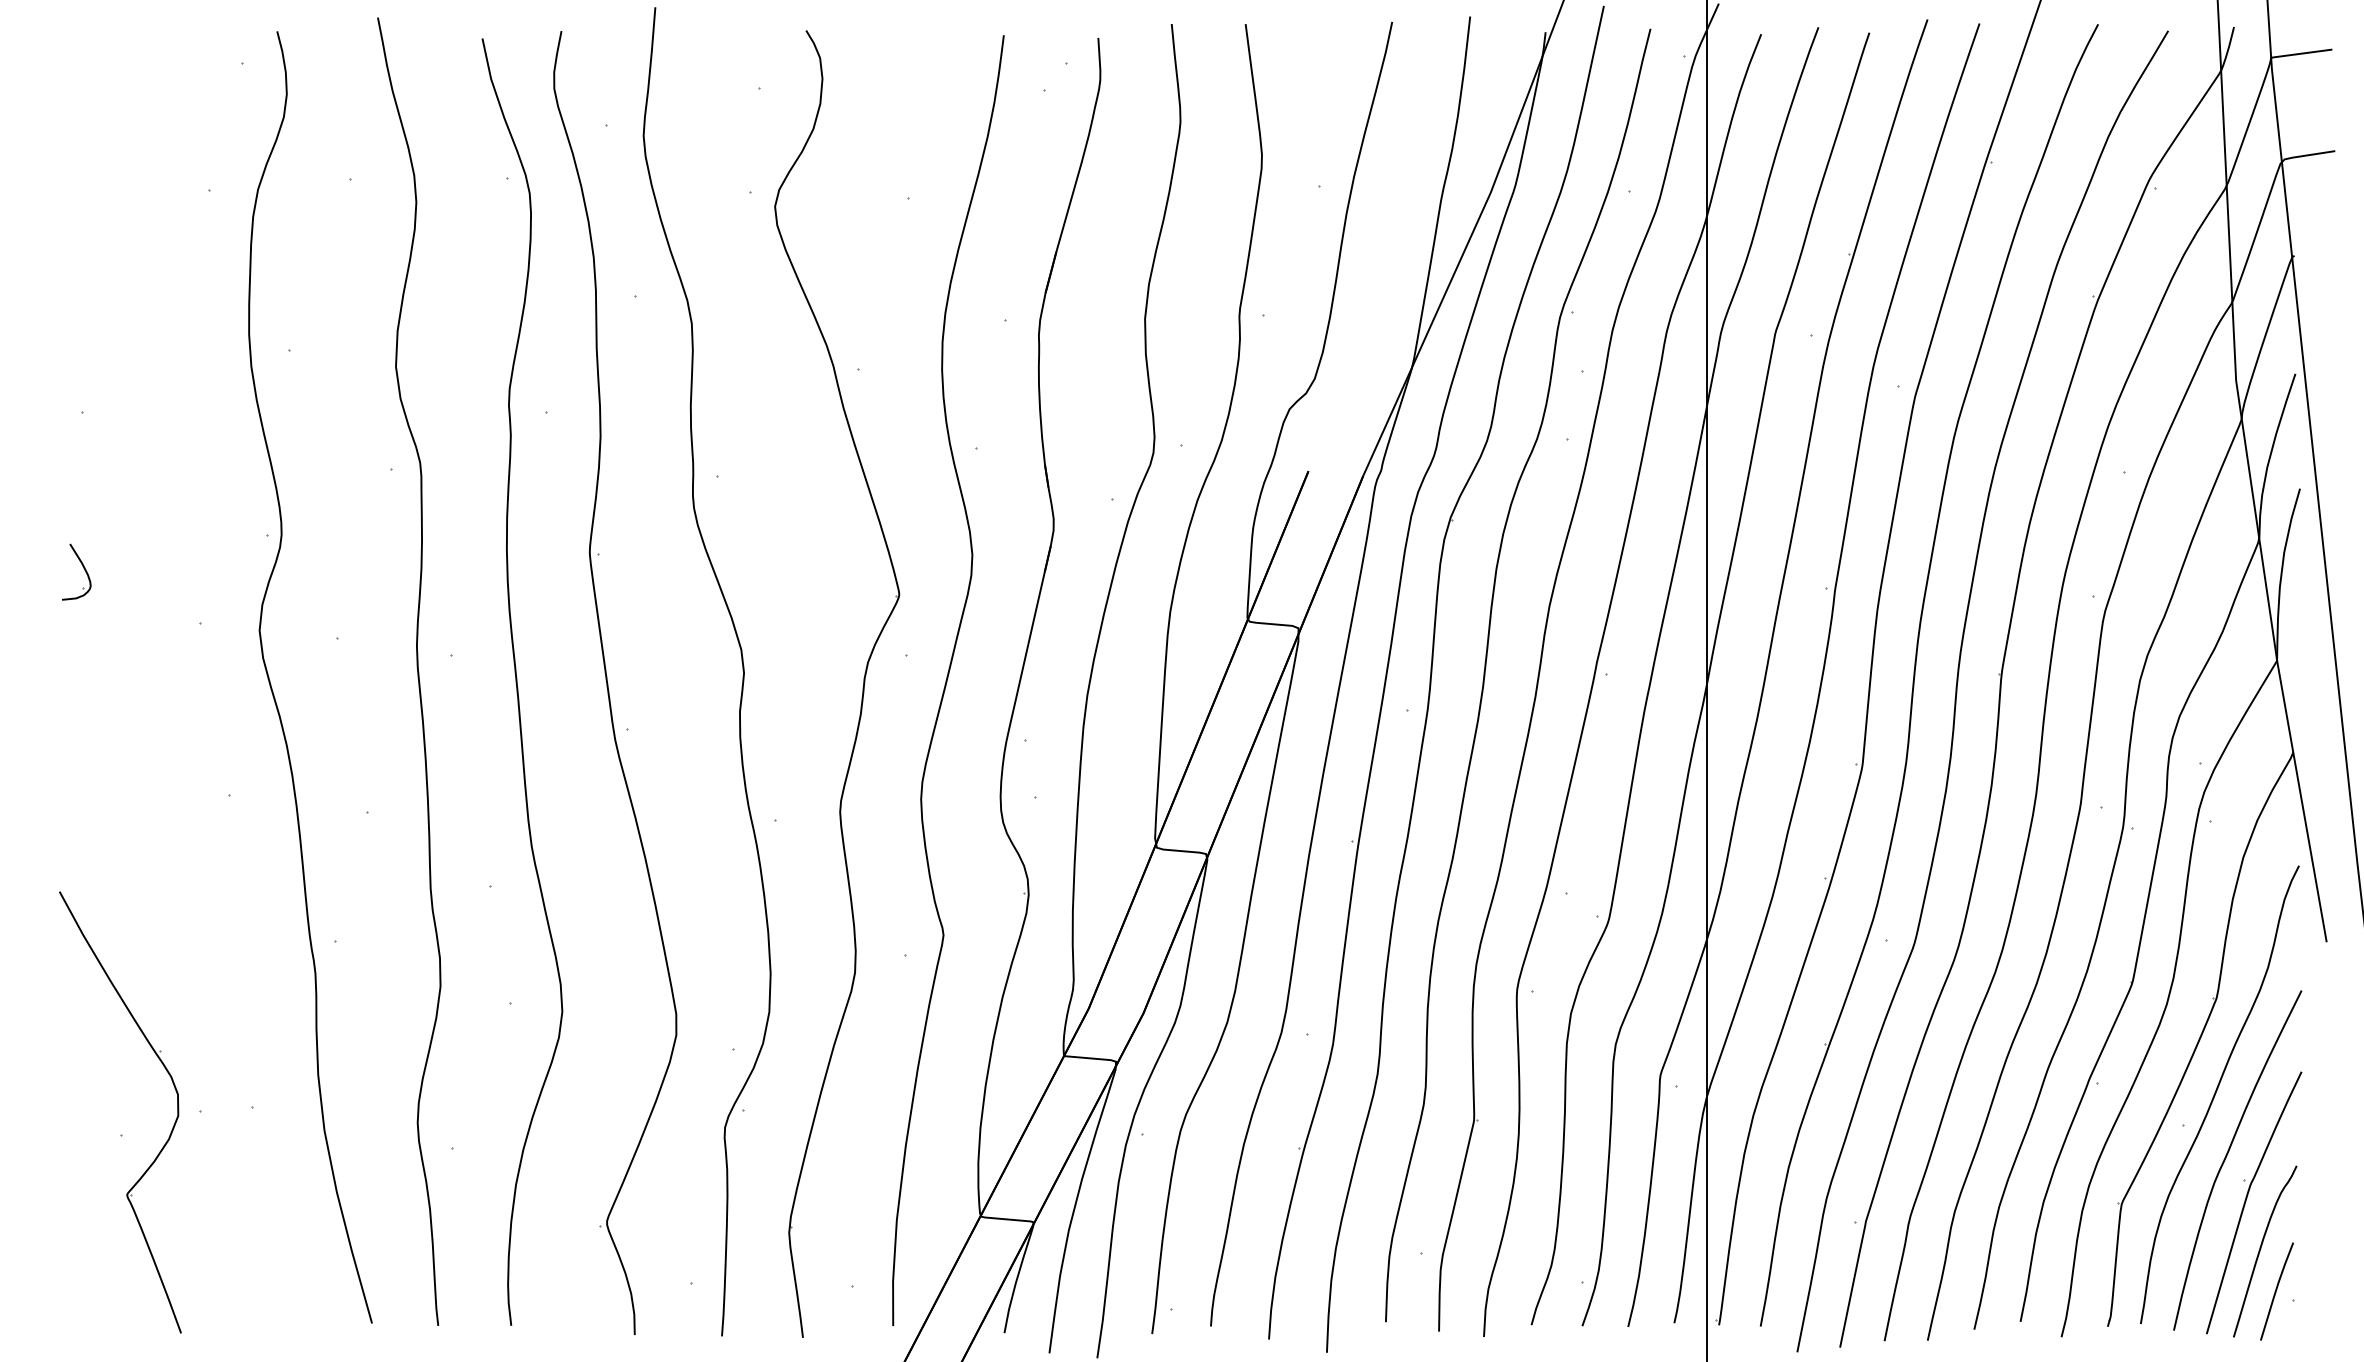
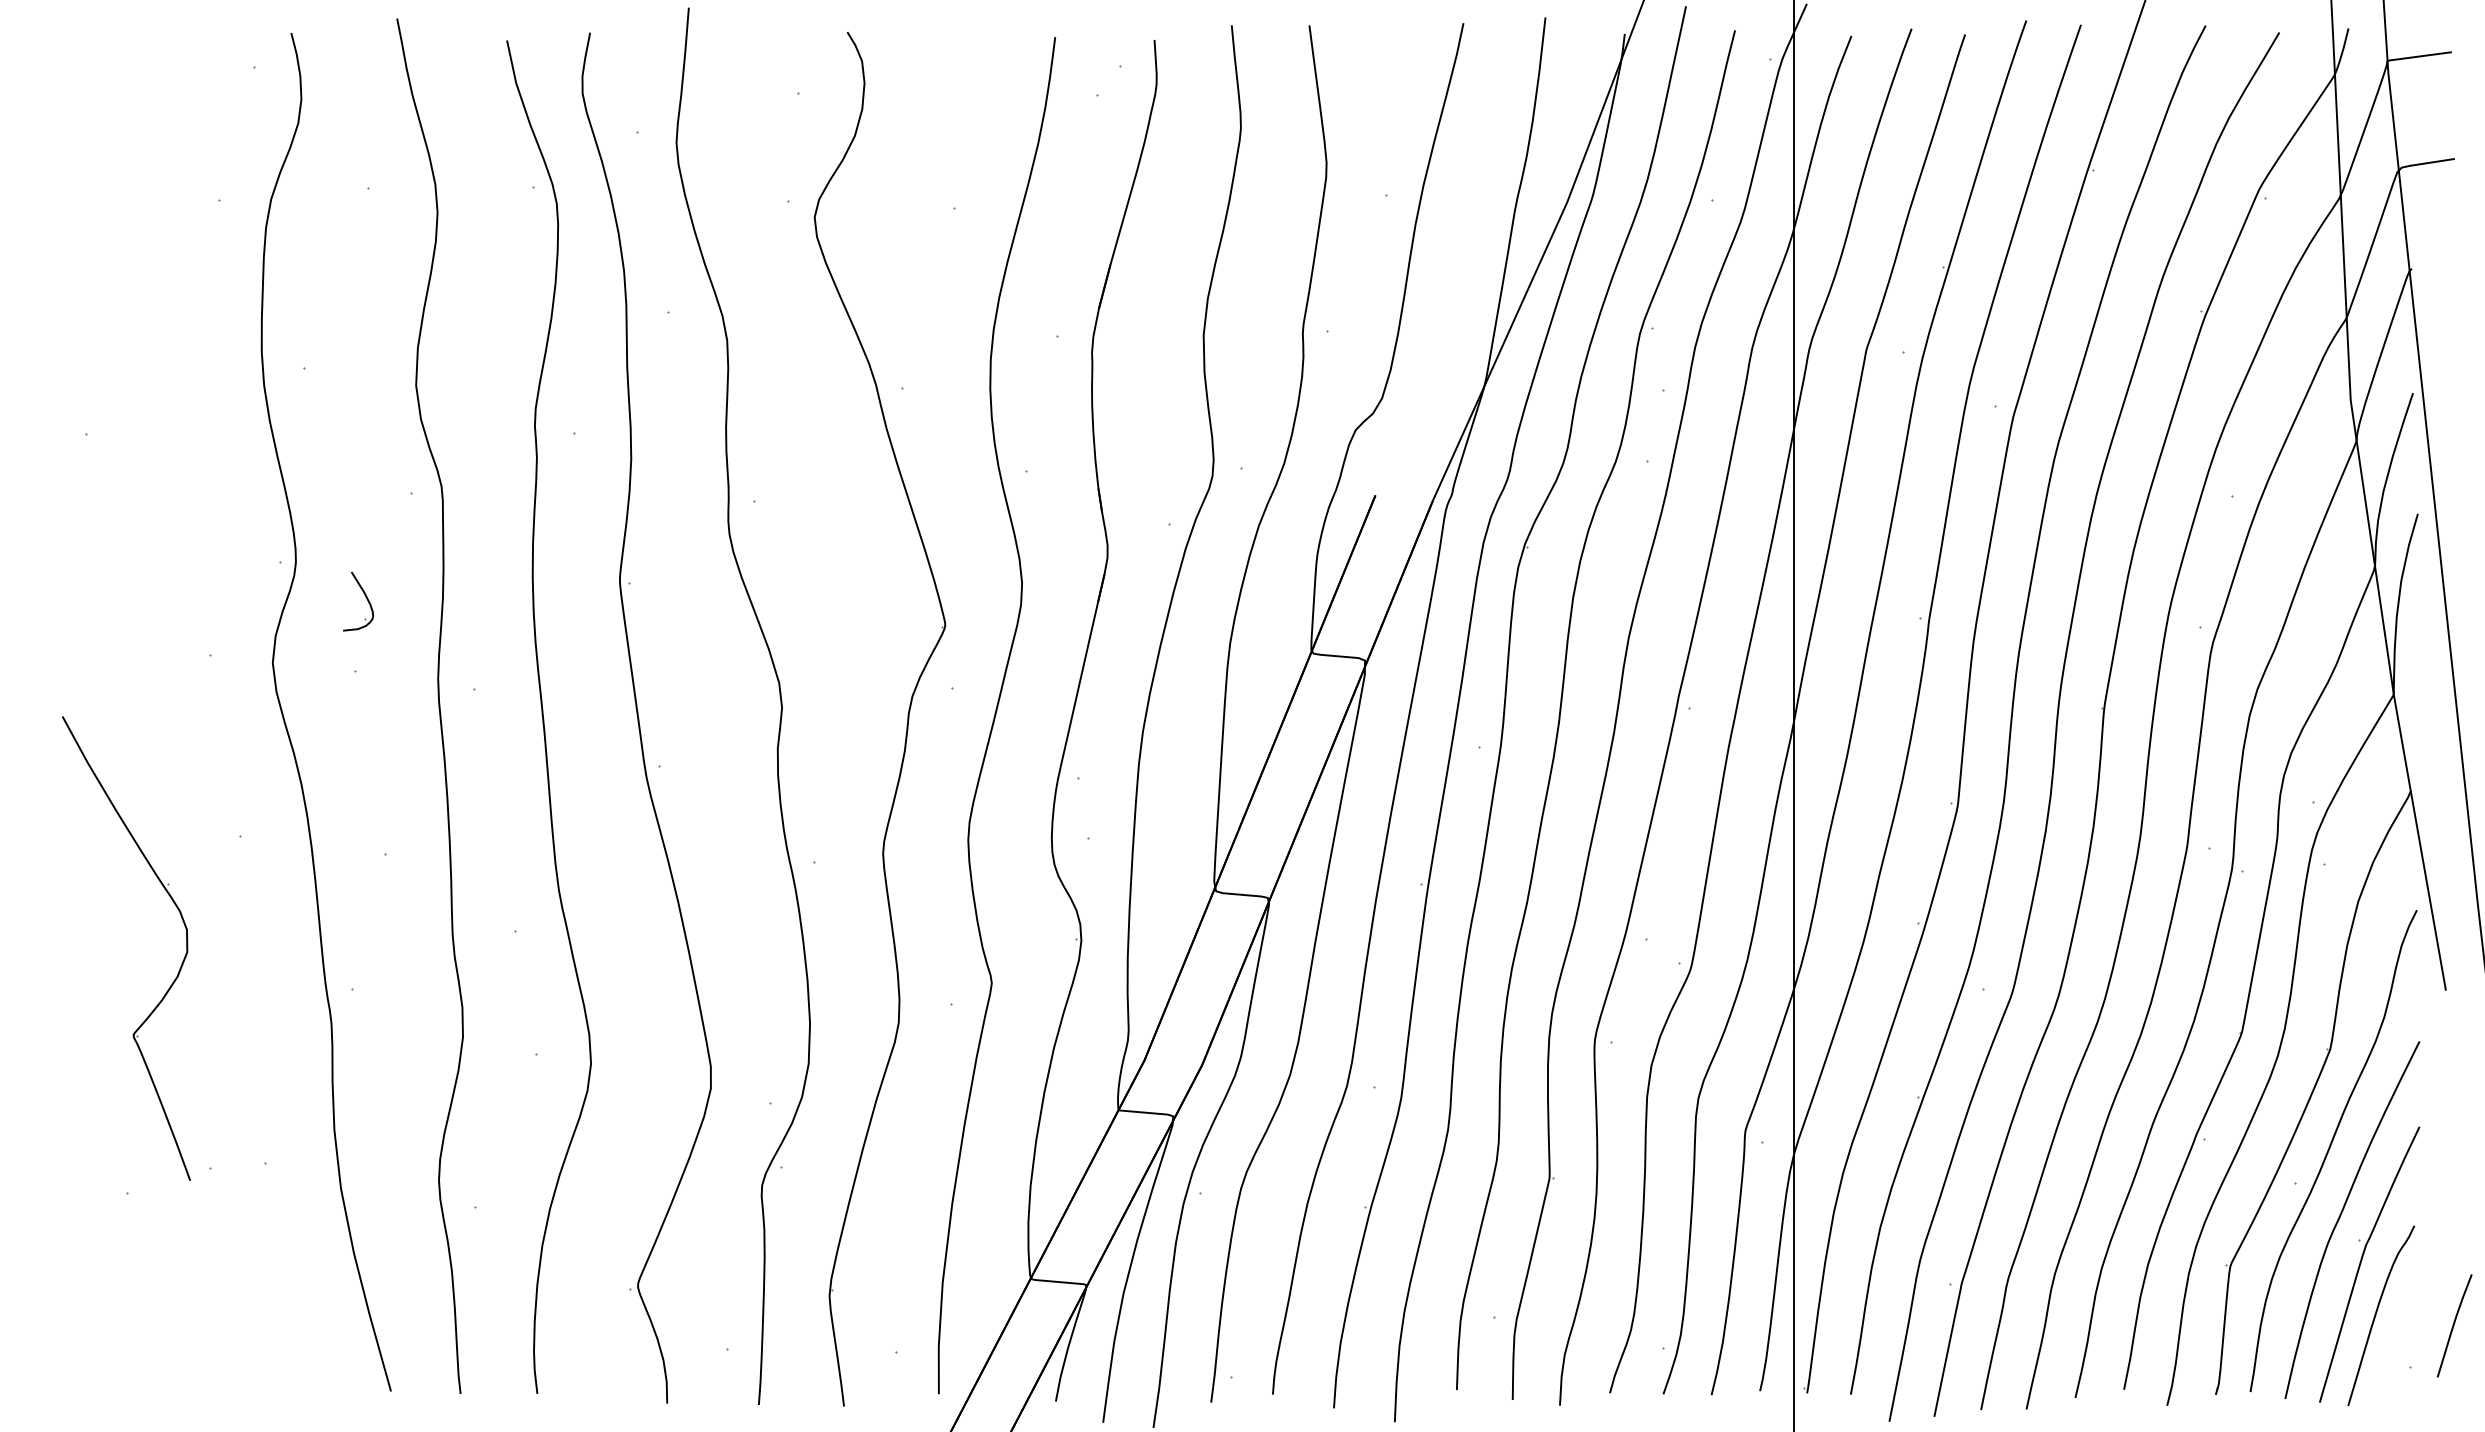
part: (83, 568) -> (365, 597), moved
part: (170, 1131) -> (179, 968), moved
curve: (2276, 1291) -> (2454, 1325), moved

